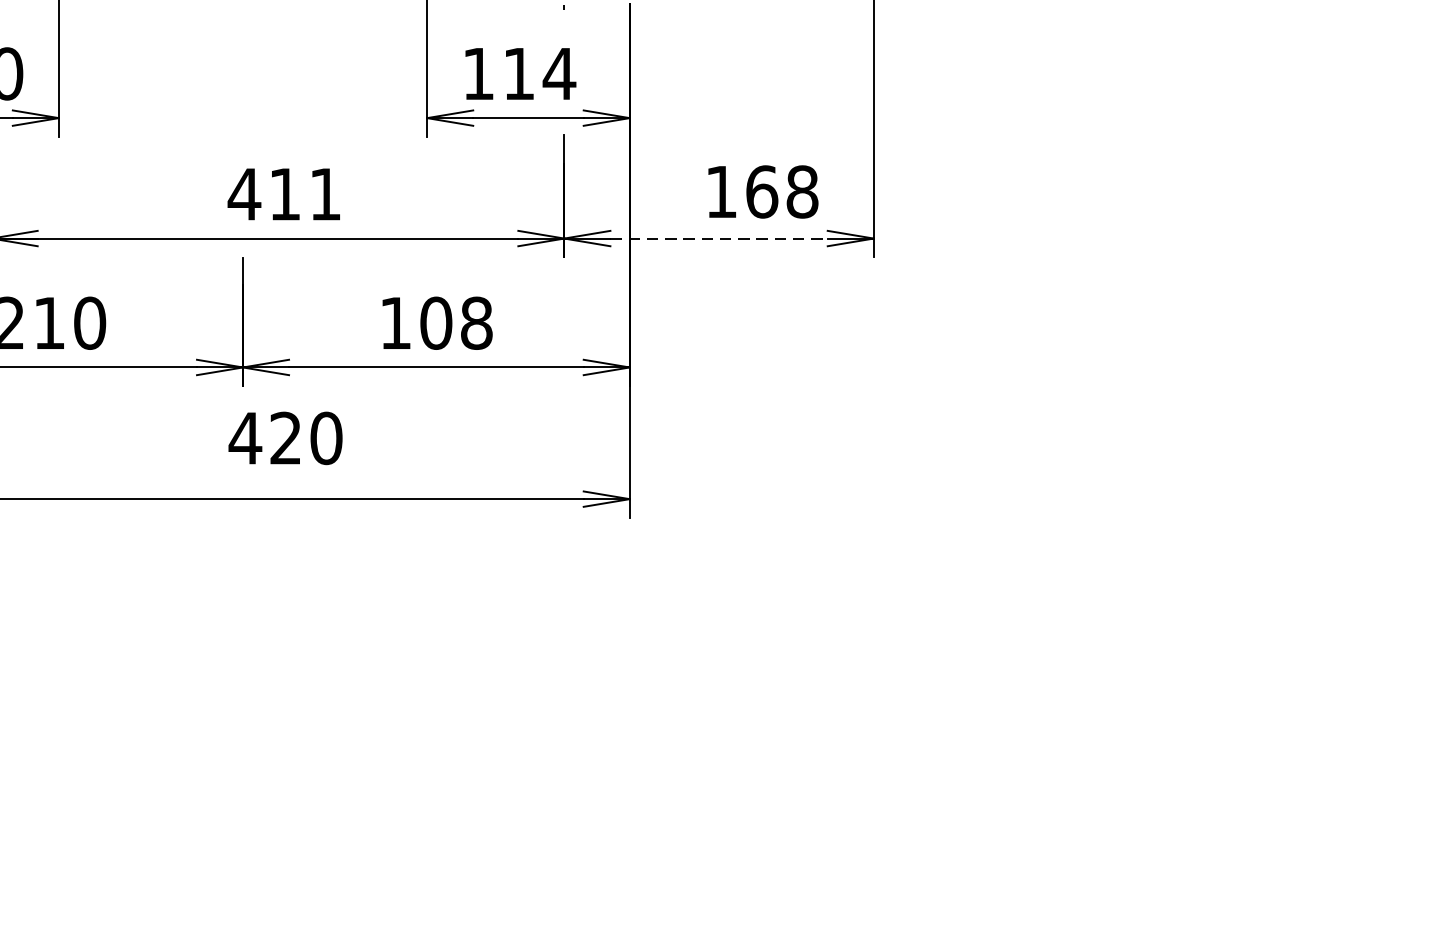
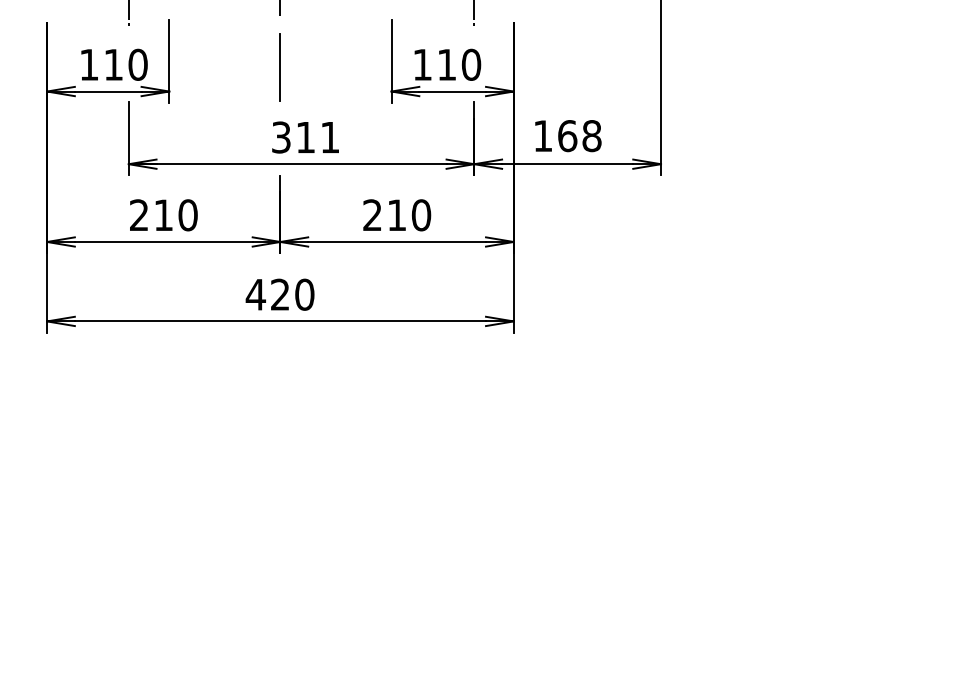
text: (559, 73) -> (471, 64), 114 -> 110
line: (243, 78) -> (280, 67), added
text: (763, 192) -> (568, 136), moved
text: (244, 194) -> (281, 137), 411 -> 311
line: (718, 239) -> (567, 164), dashed -> solid
text: (437, 323) -> (397, 215), 108 -> 210
text: (284, 437) -> (279, 294), moved

